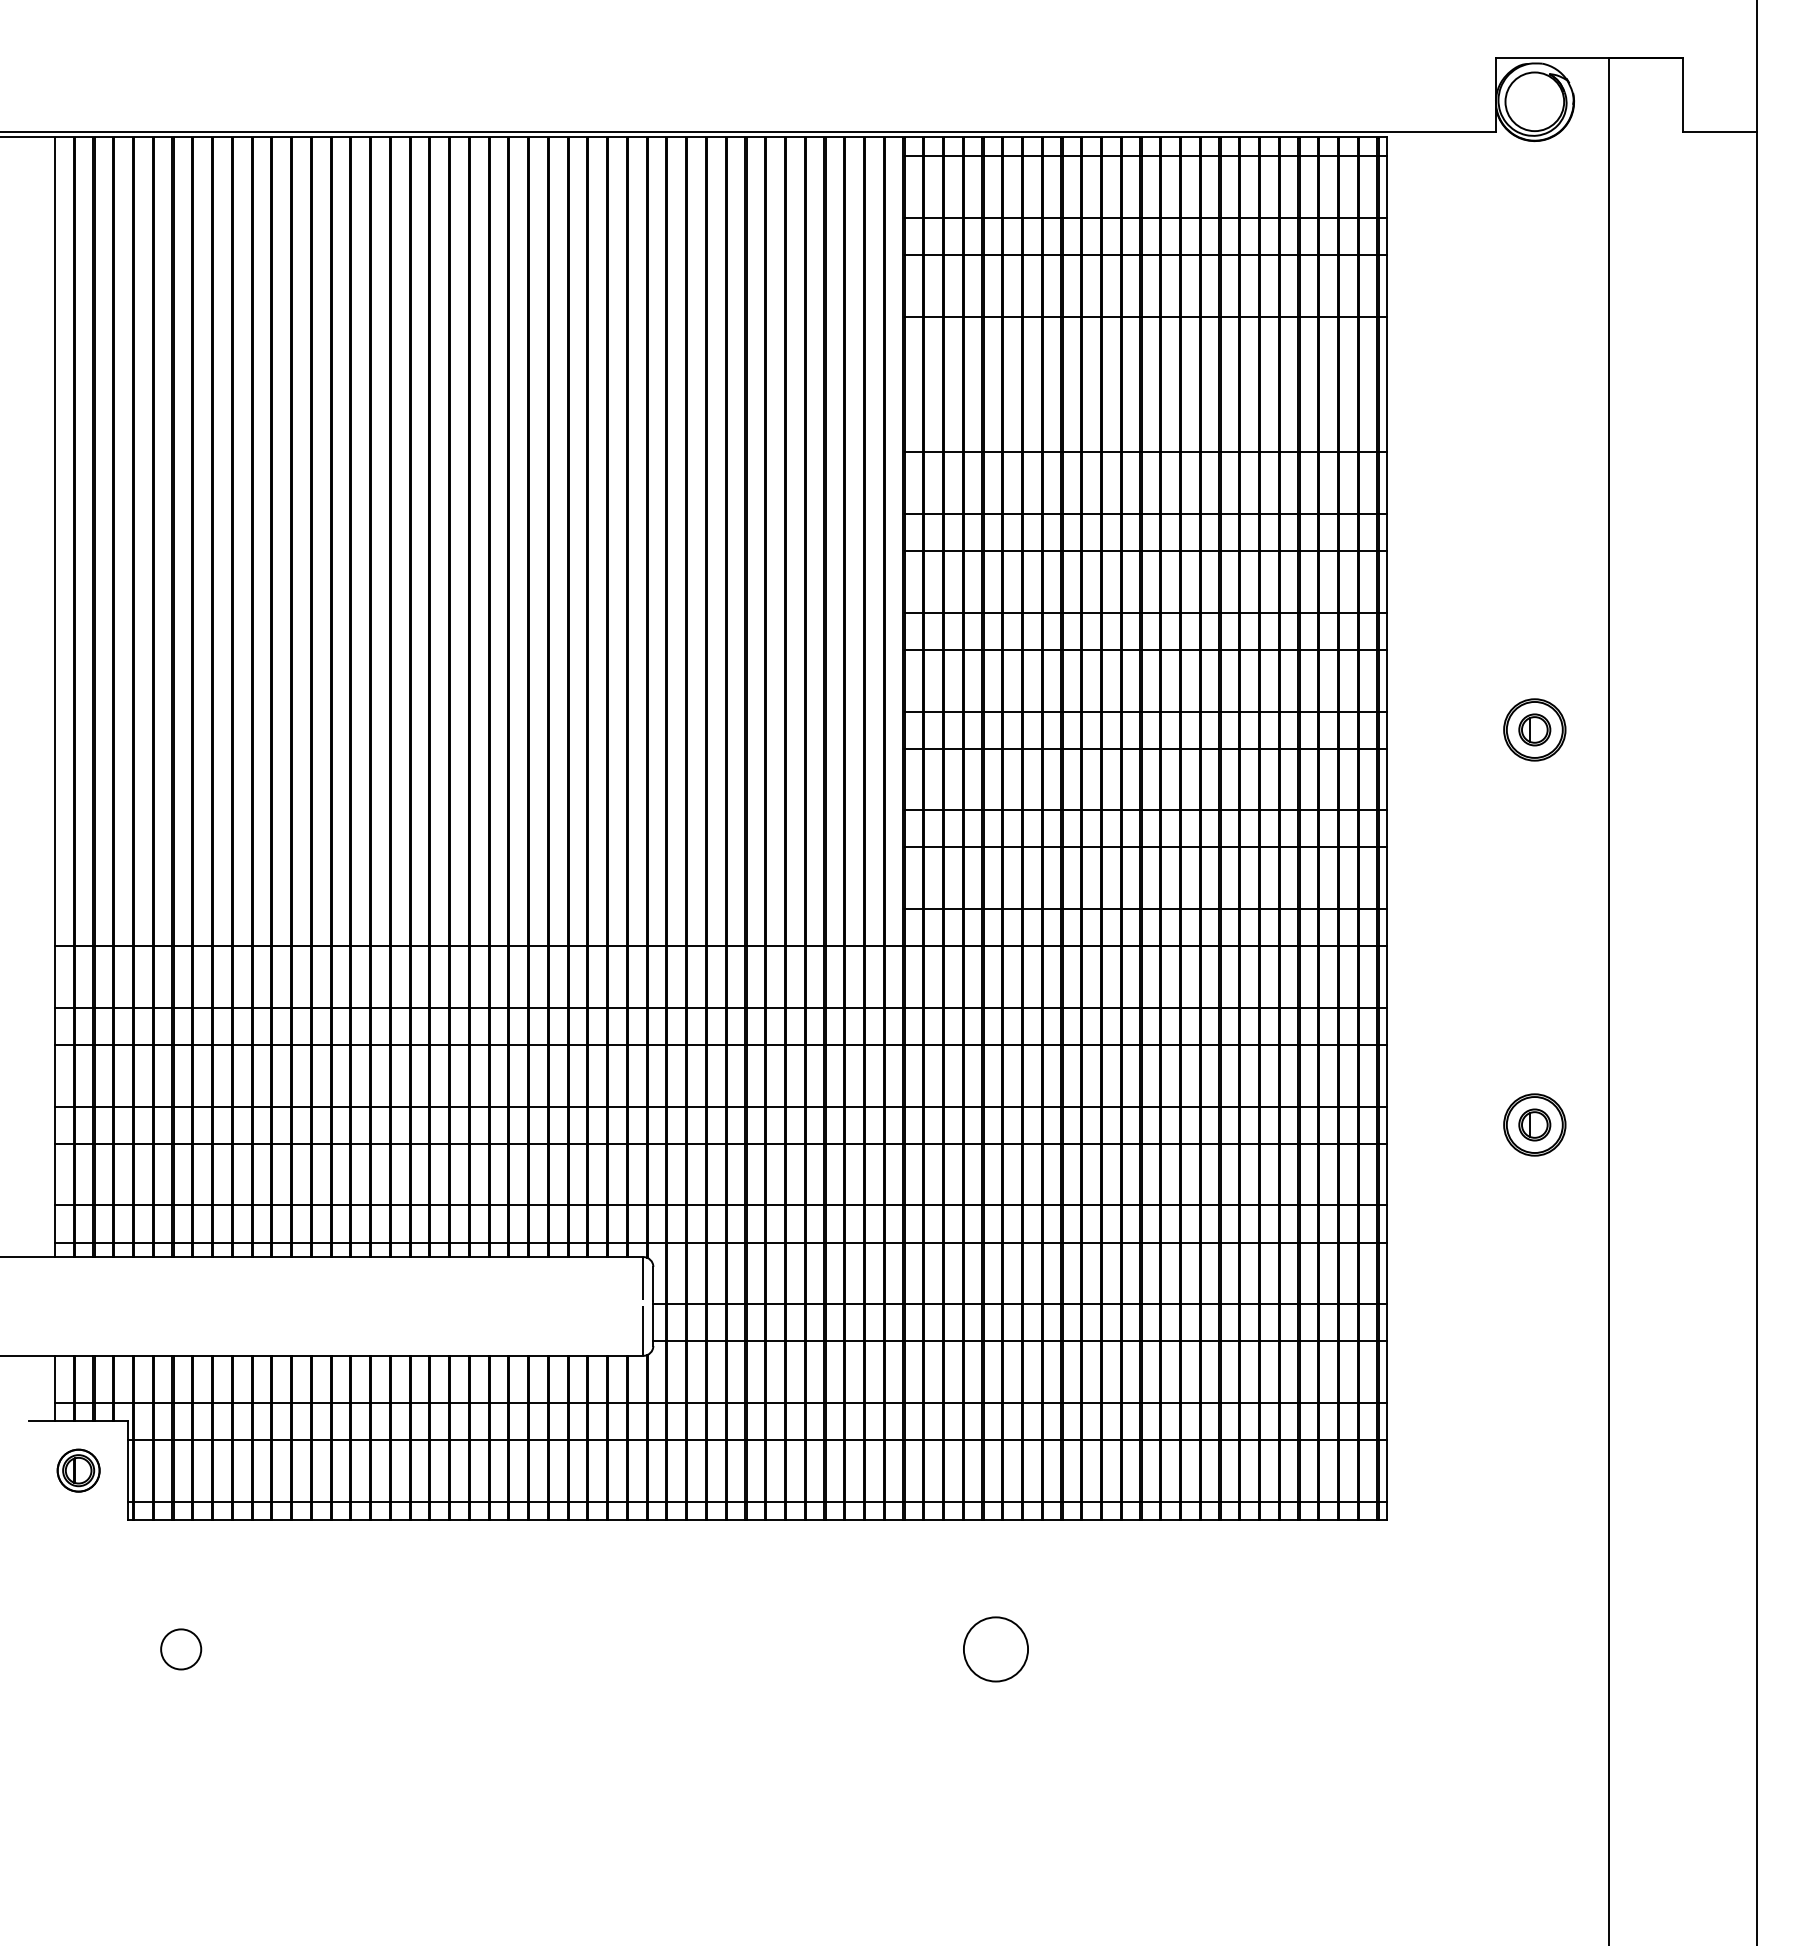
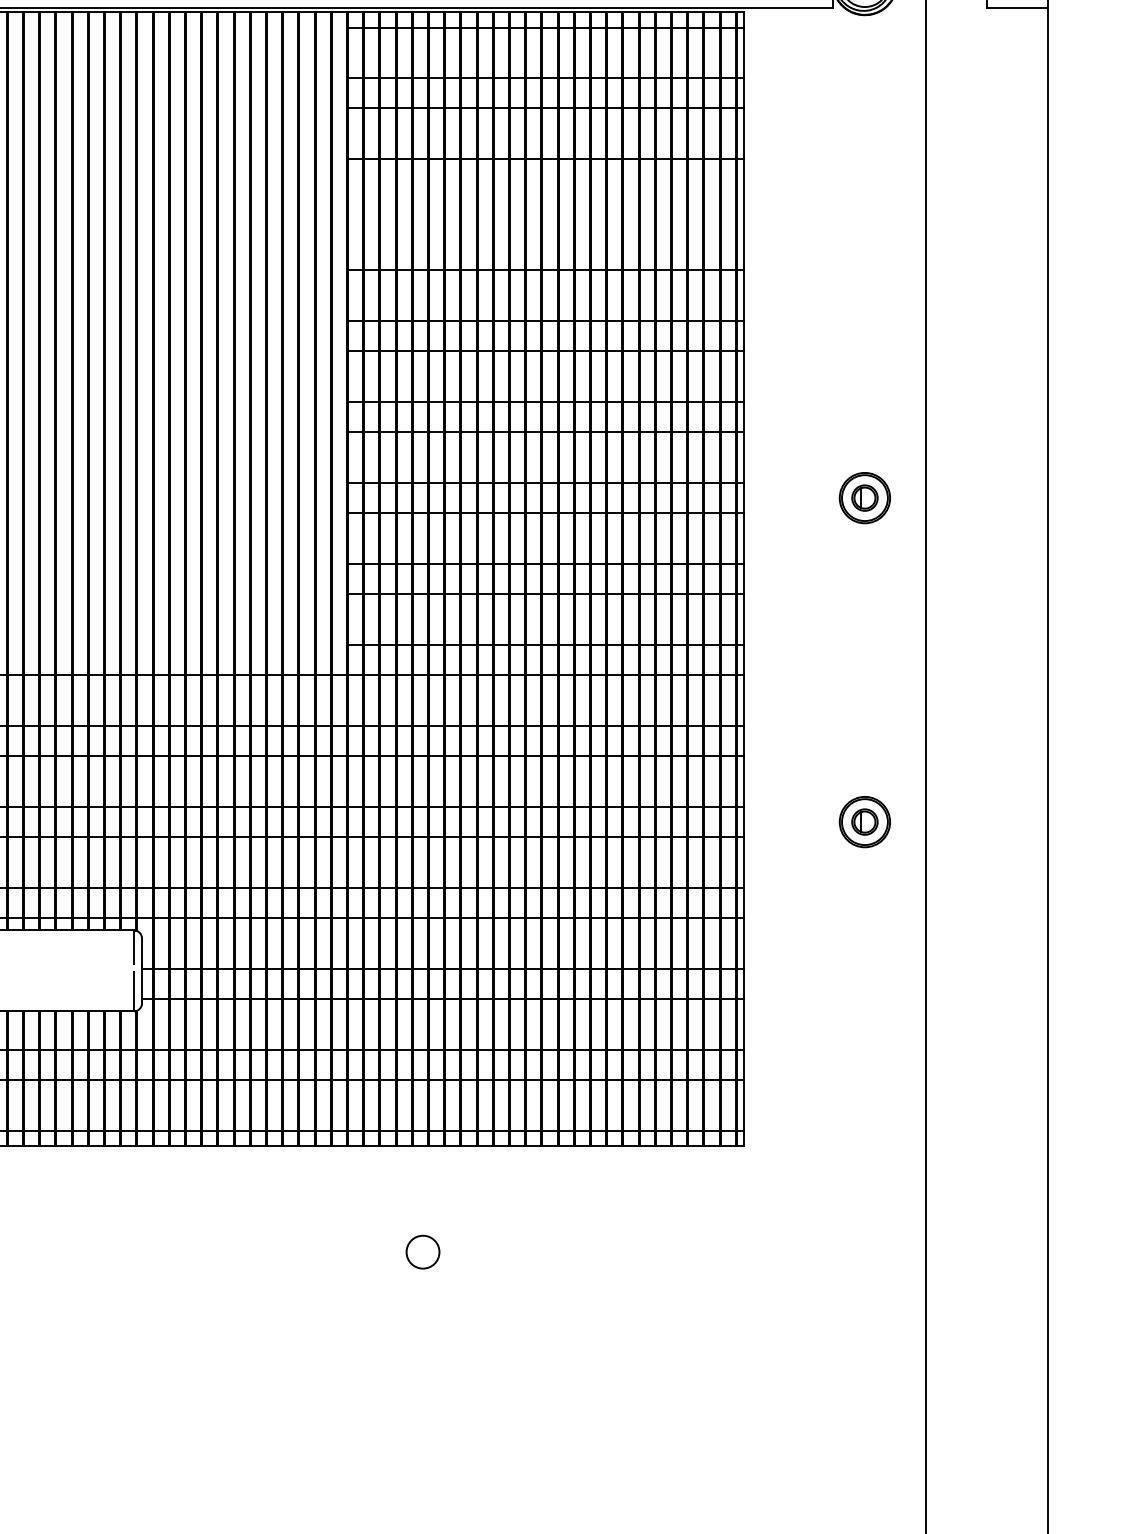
circle: (995, 1649) -> (422, 1252), size x0.62

